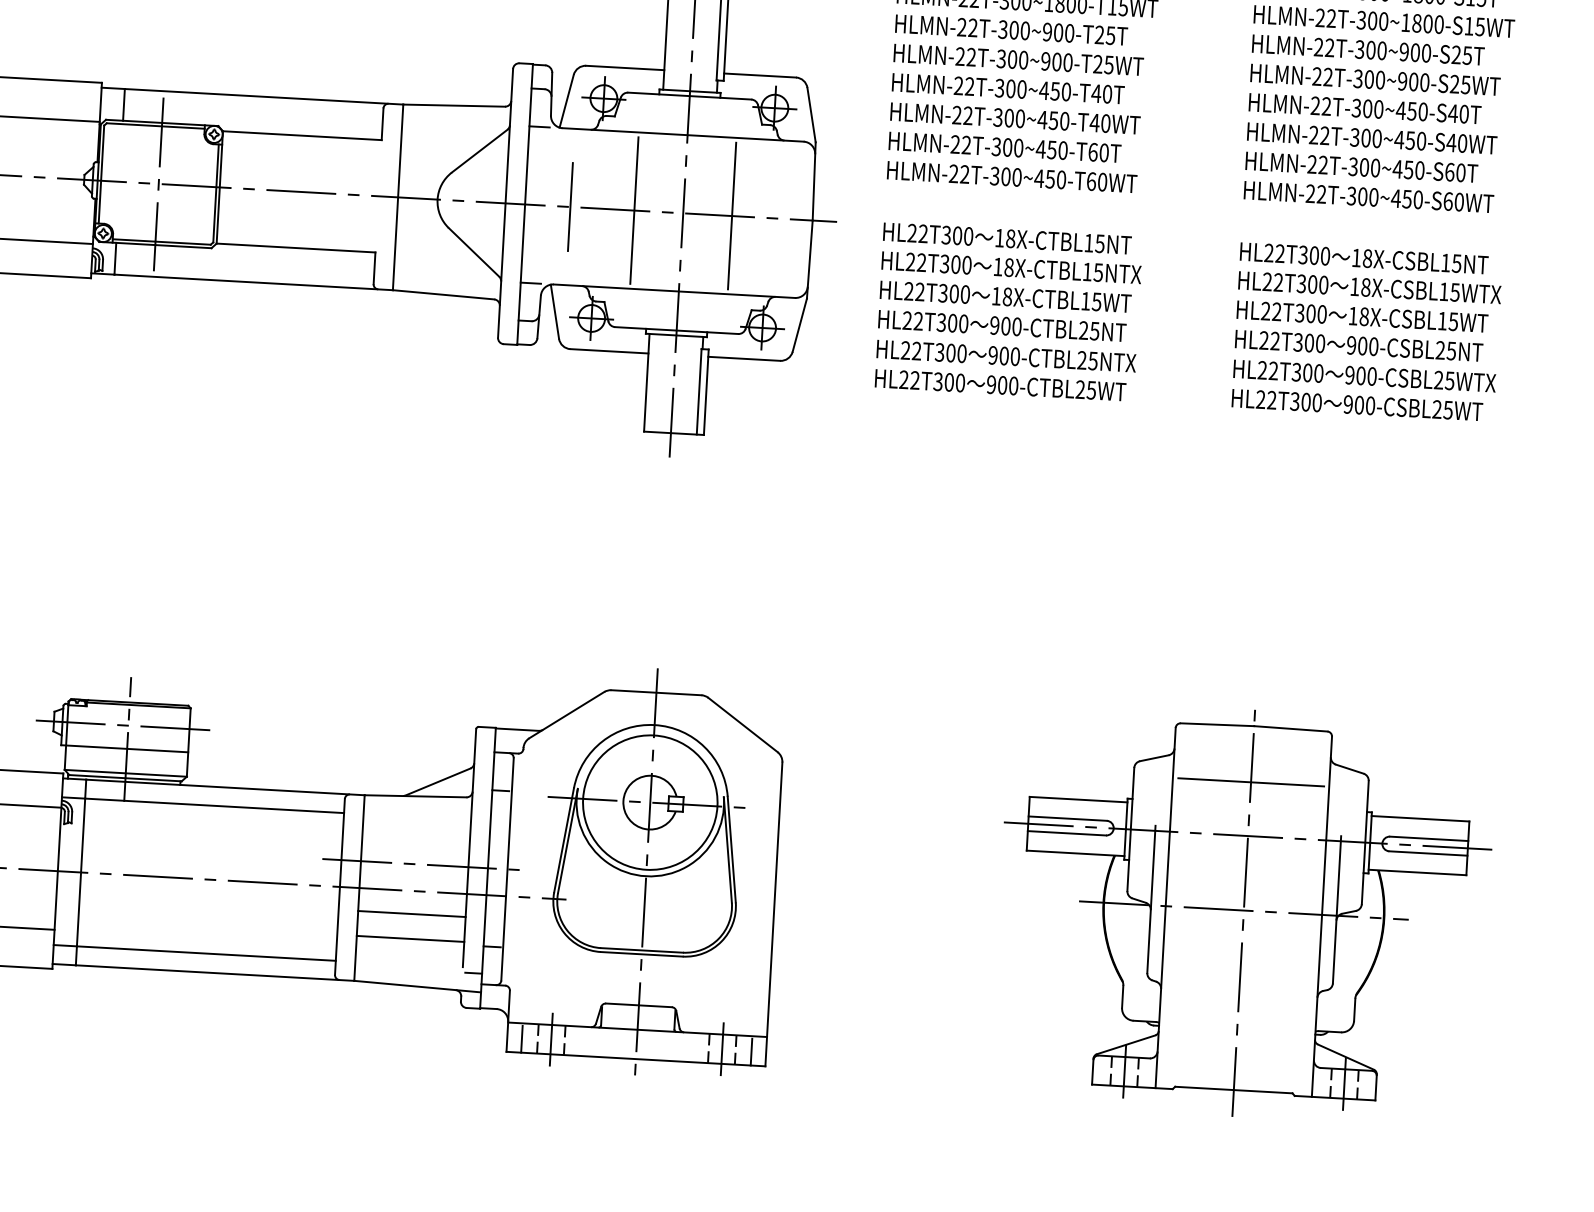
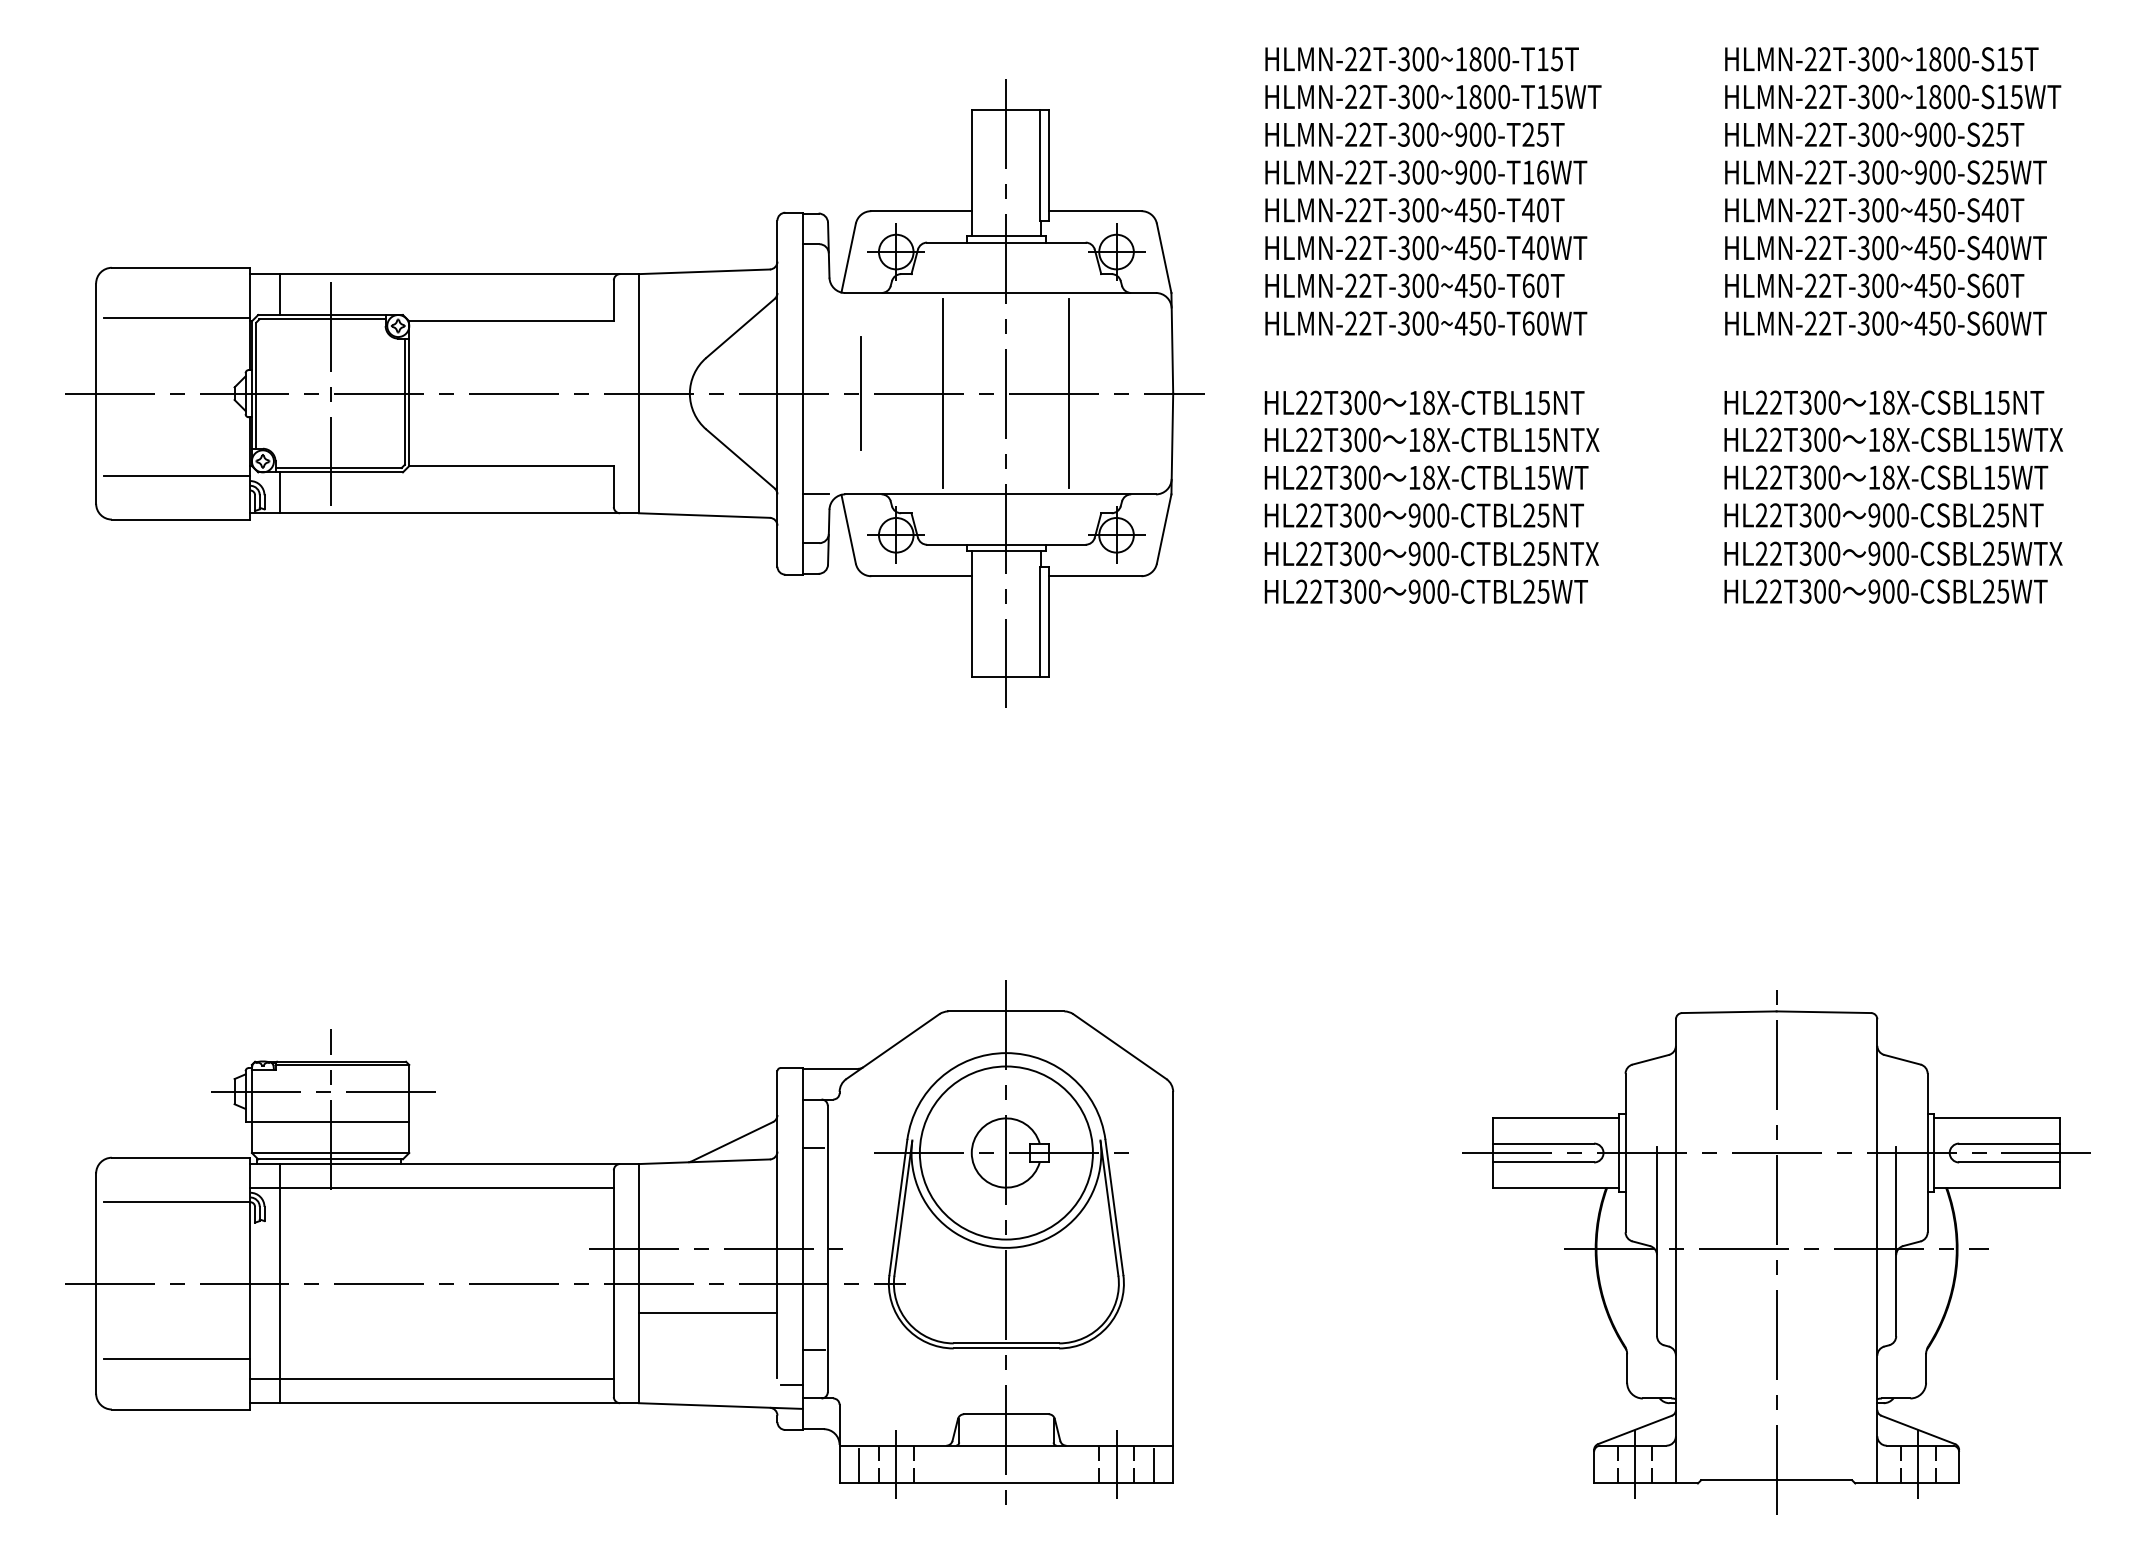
text: (1103, 64) -> (1535, 172), HLMN-22T-300~900-T25WT -> HLMN-22T-300~900-T16WT
line: (539, 126) -> (815, 292), removed
line: (1250, 782) -> (1776, 1083), removed
line: (410, 939) -> (708, 1345), removed

